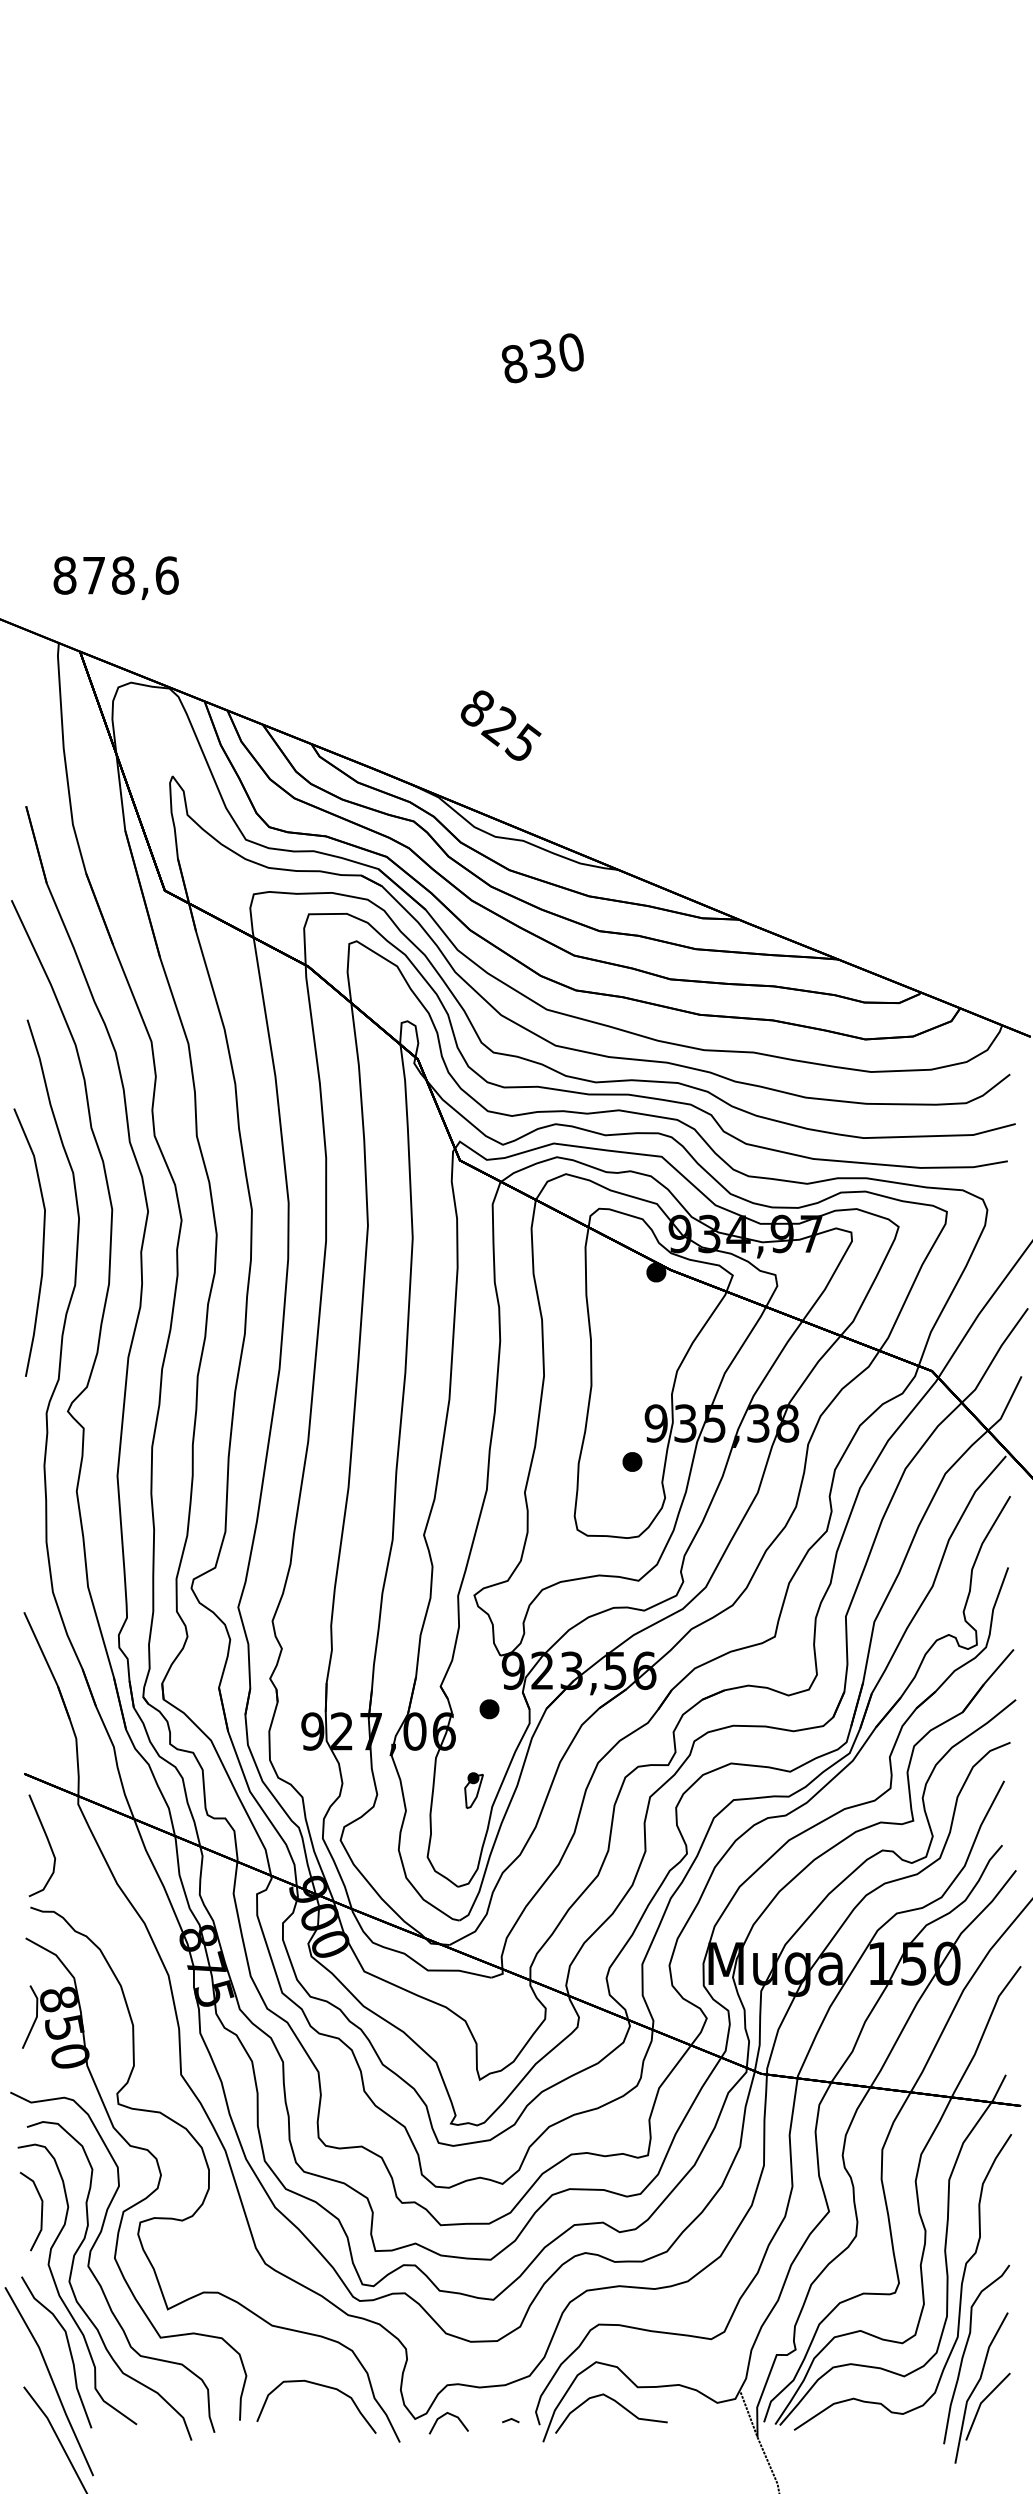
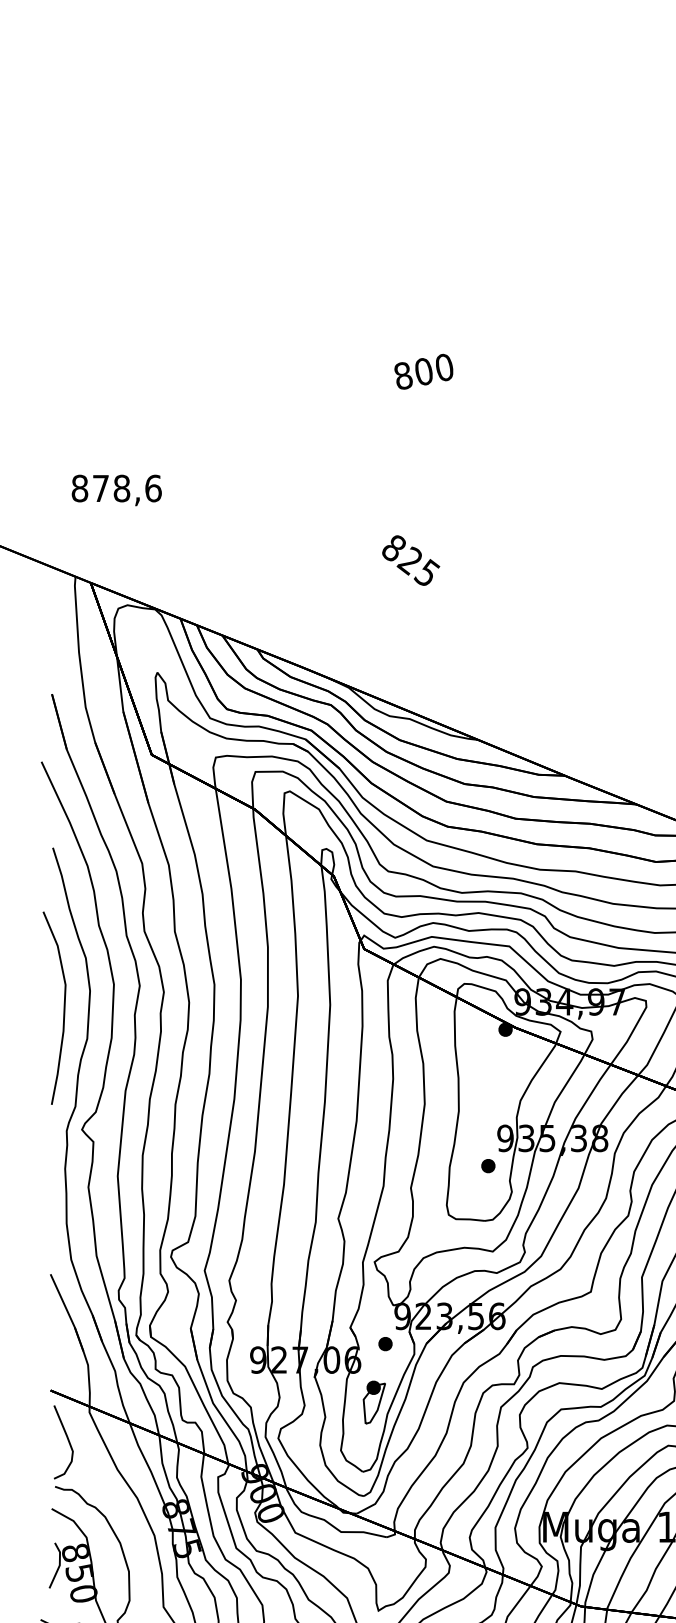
text: (542, 358) -> (423, 371), 830 -> 800
text: (115, 577) -> (116, 489), moved
text: (500, 725) -> (410, 560), moved
part: (473, 1790) -> (373, 1402), size x1.67

